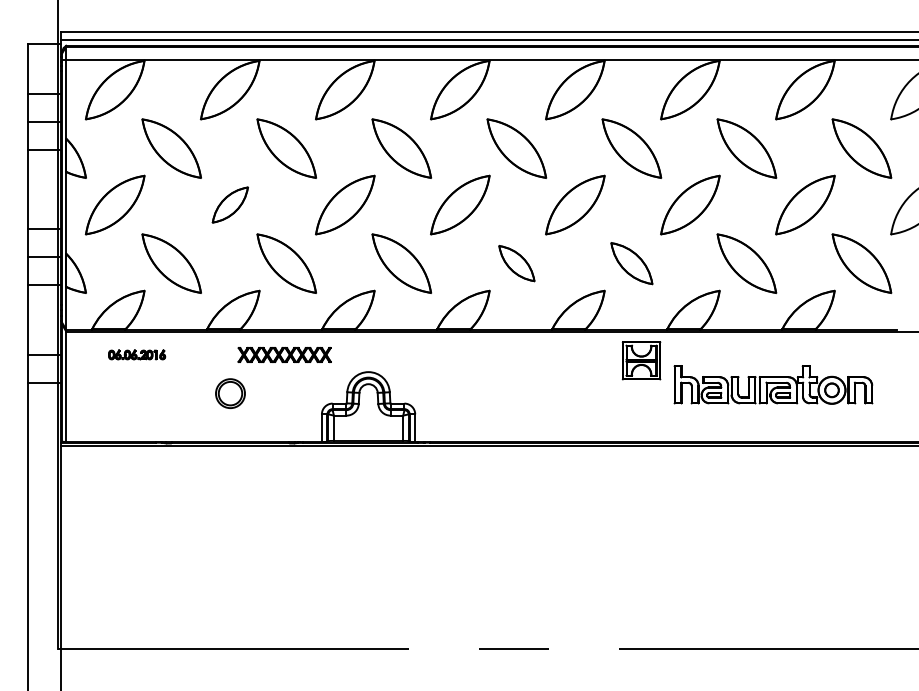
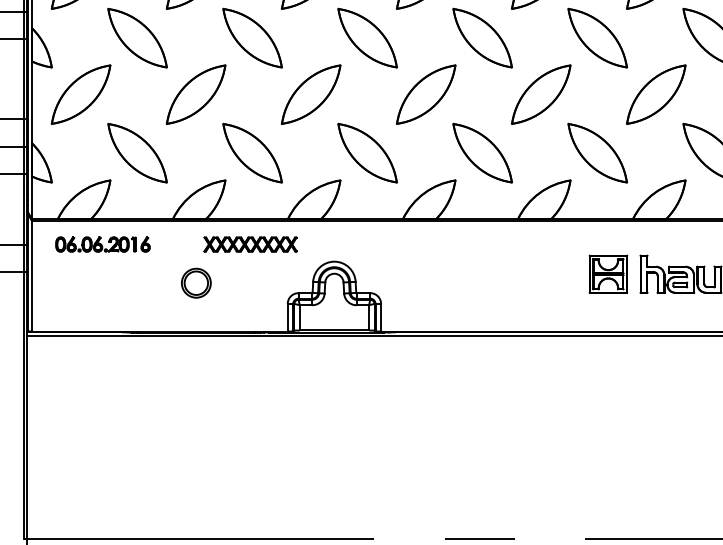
part: (230, 204) -> (196, 94), size x1.67
part: (516, 263) -> (482, 153), size x1.67
part: (631, 263) -> (597, 153), size x1.43
part: (136, 354) -> (102, 244), size x1.67
part: (641, 360) -> (608, 274), moved

